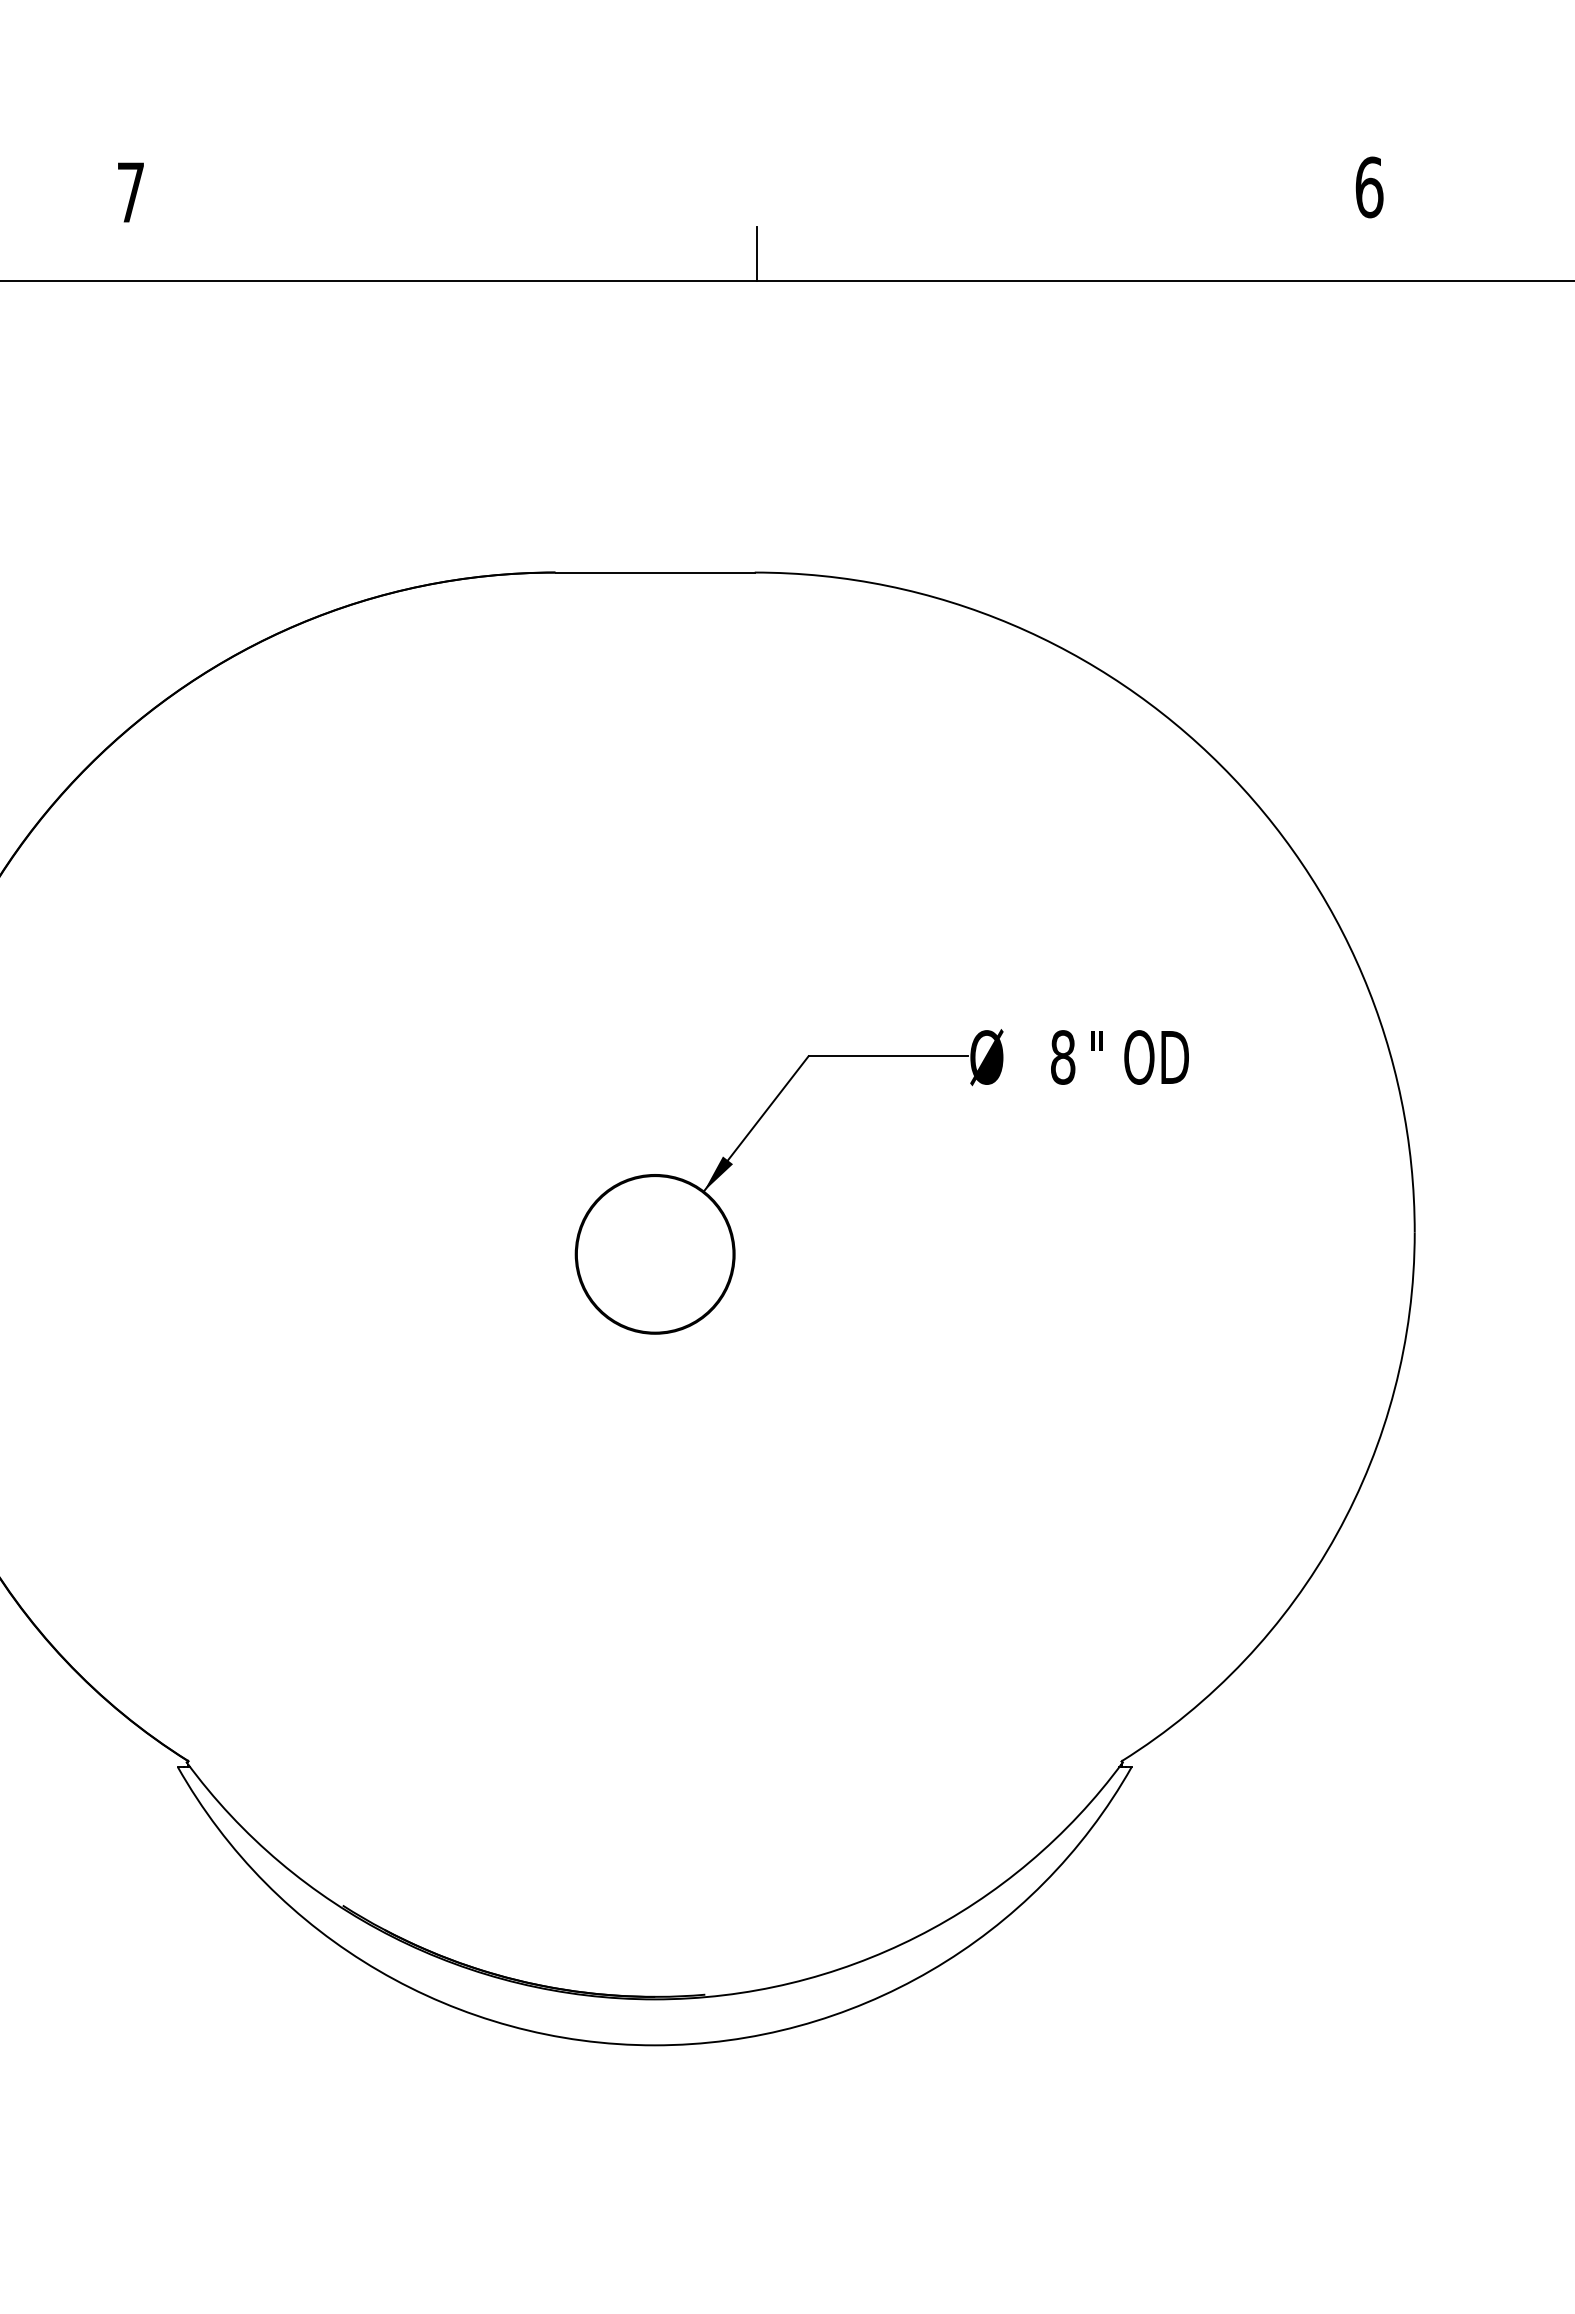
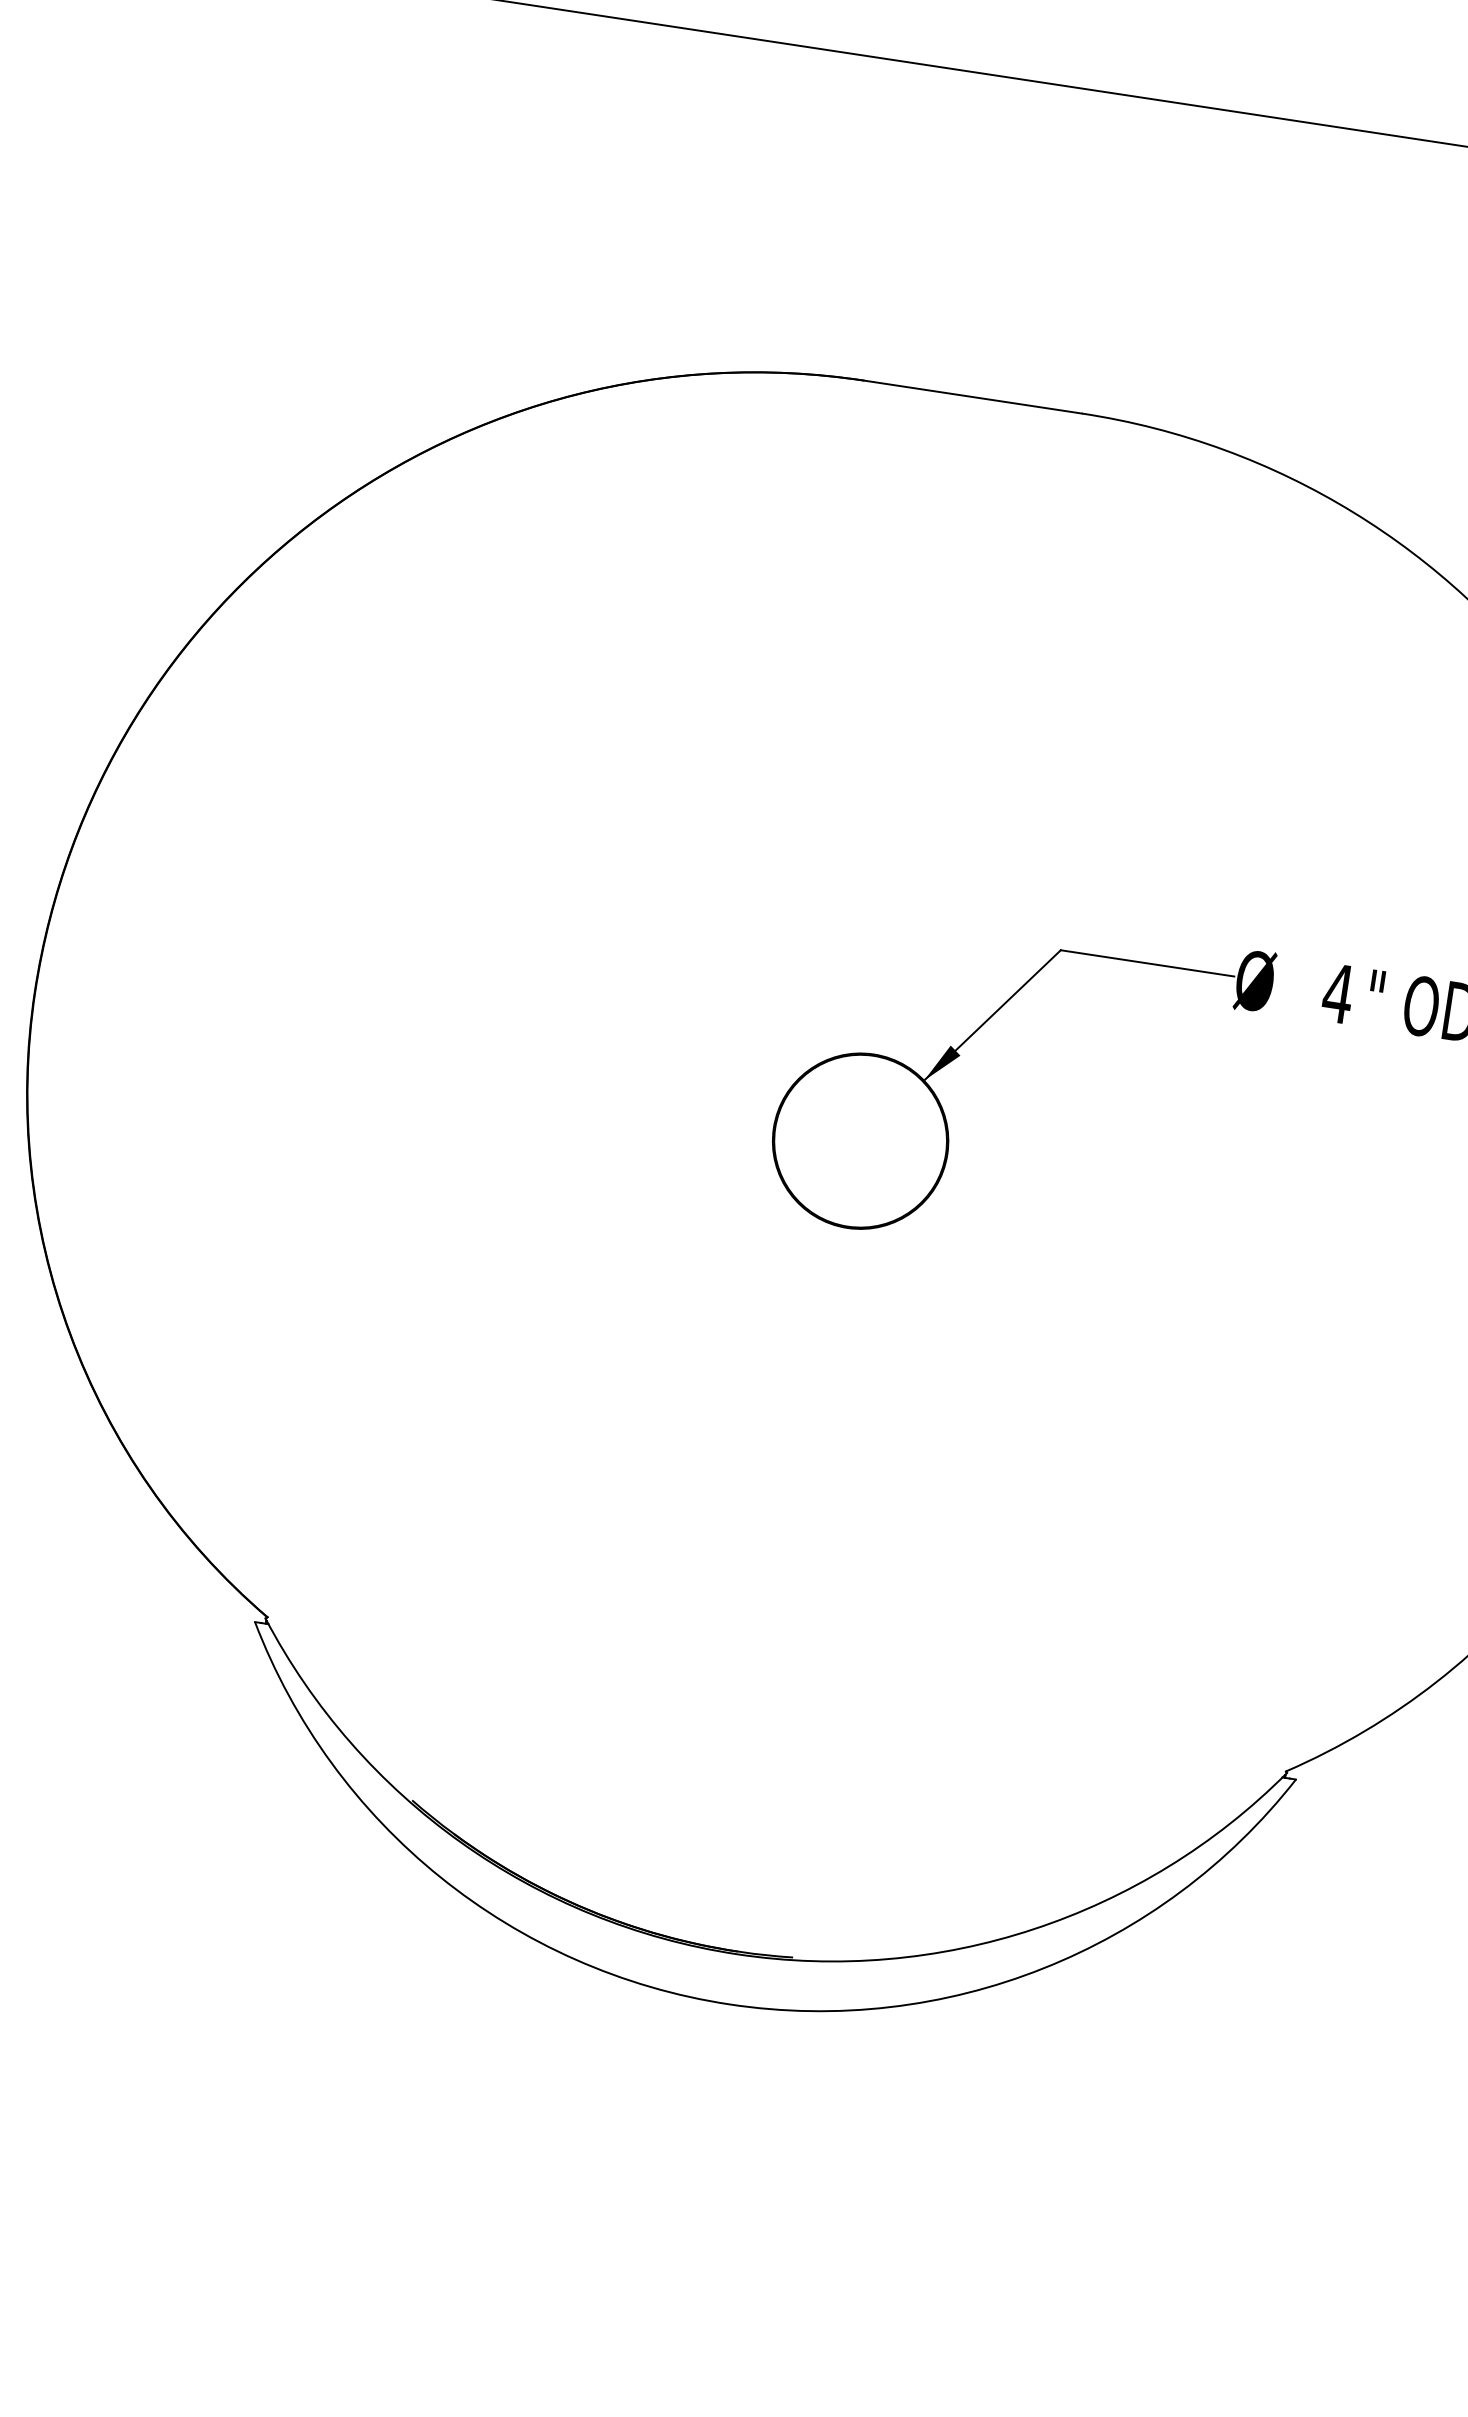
line: (757, 254) -> (1137, 66), removed
text: (1062, 1057) -> (1337, 993), 8 -> 4

